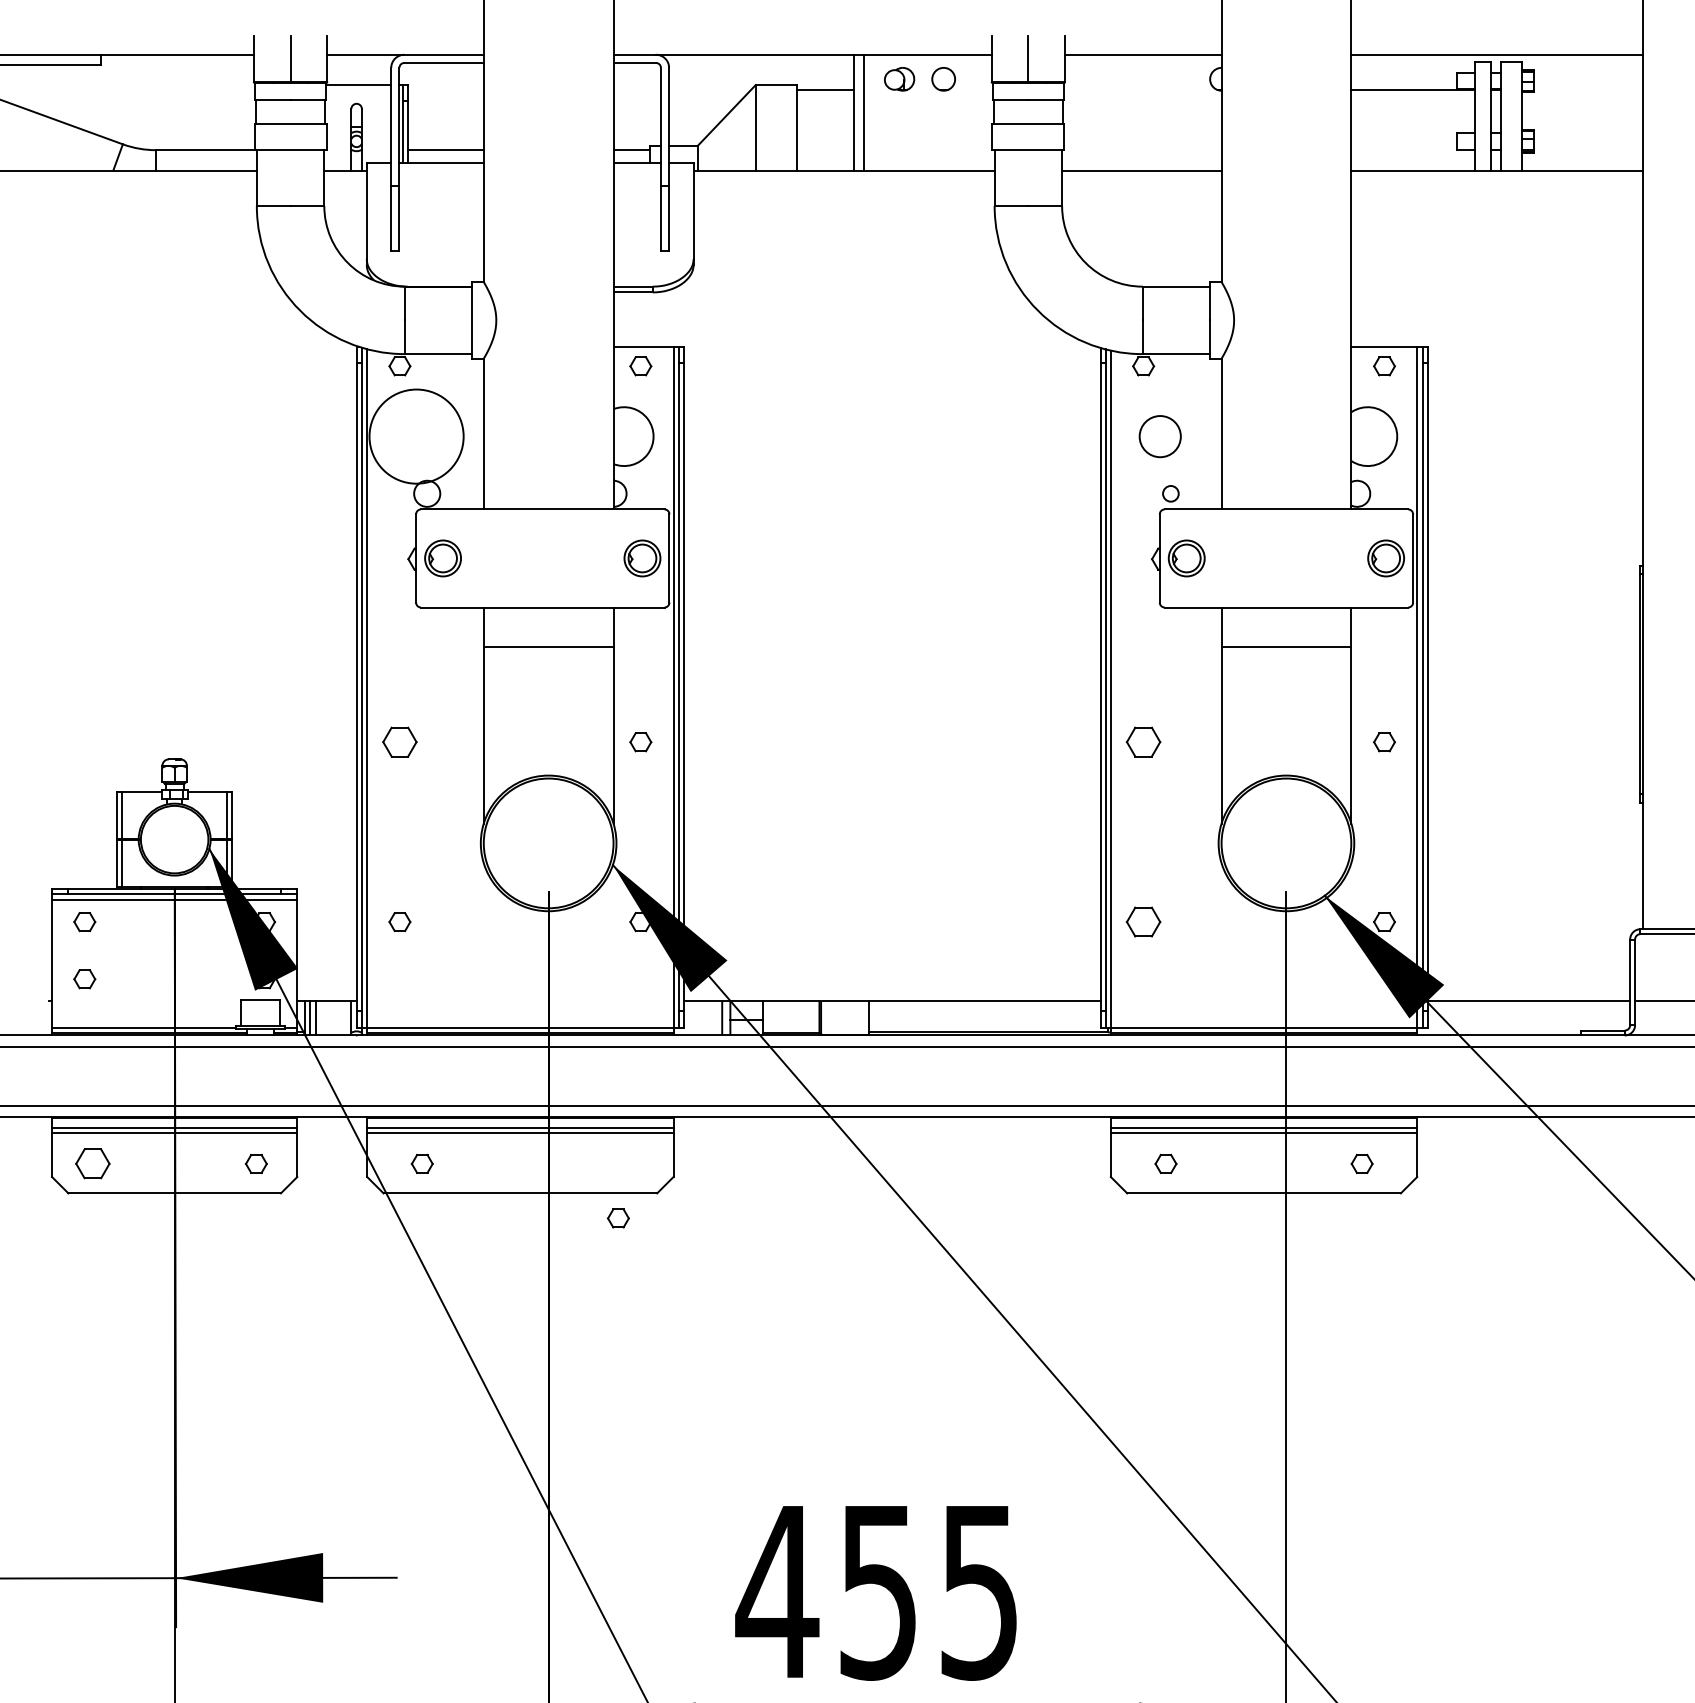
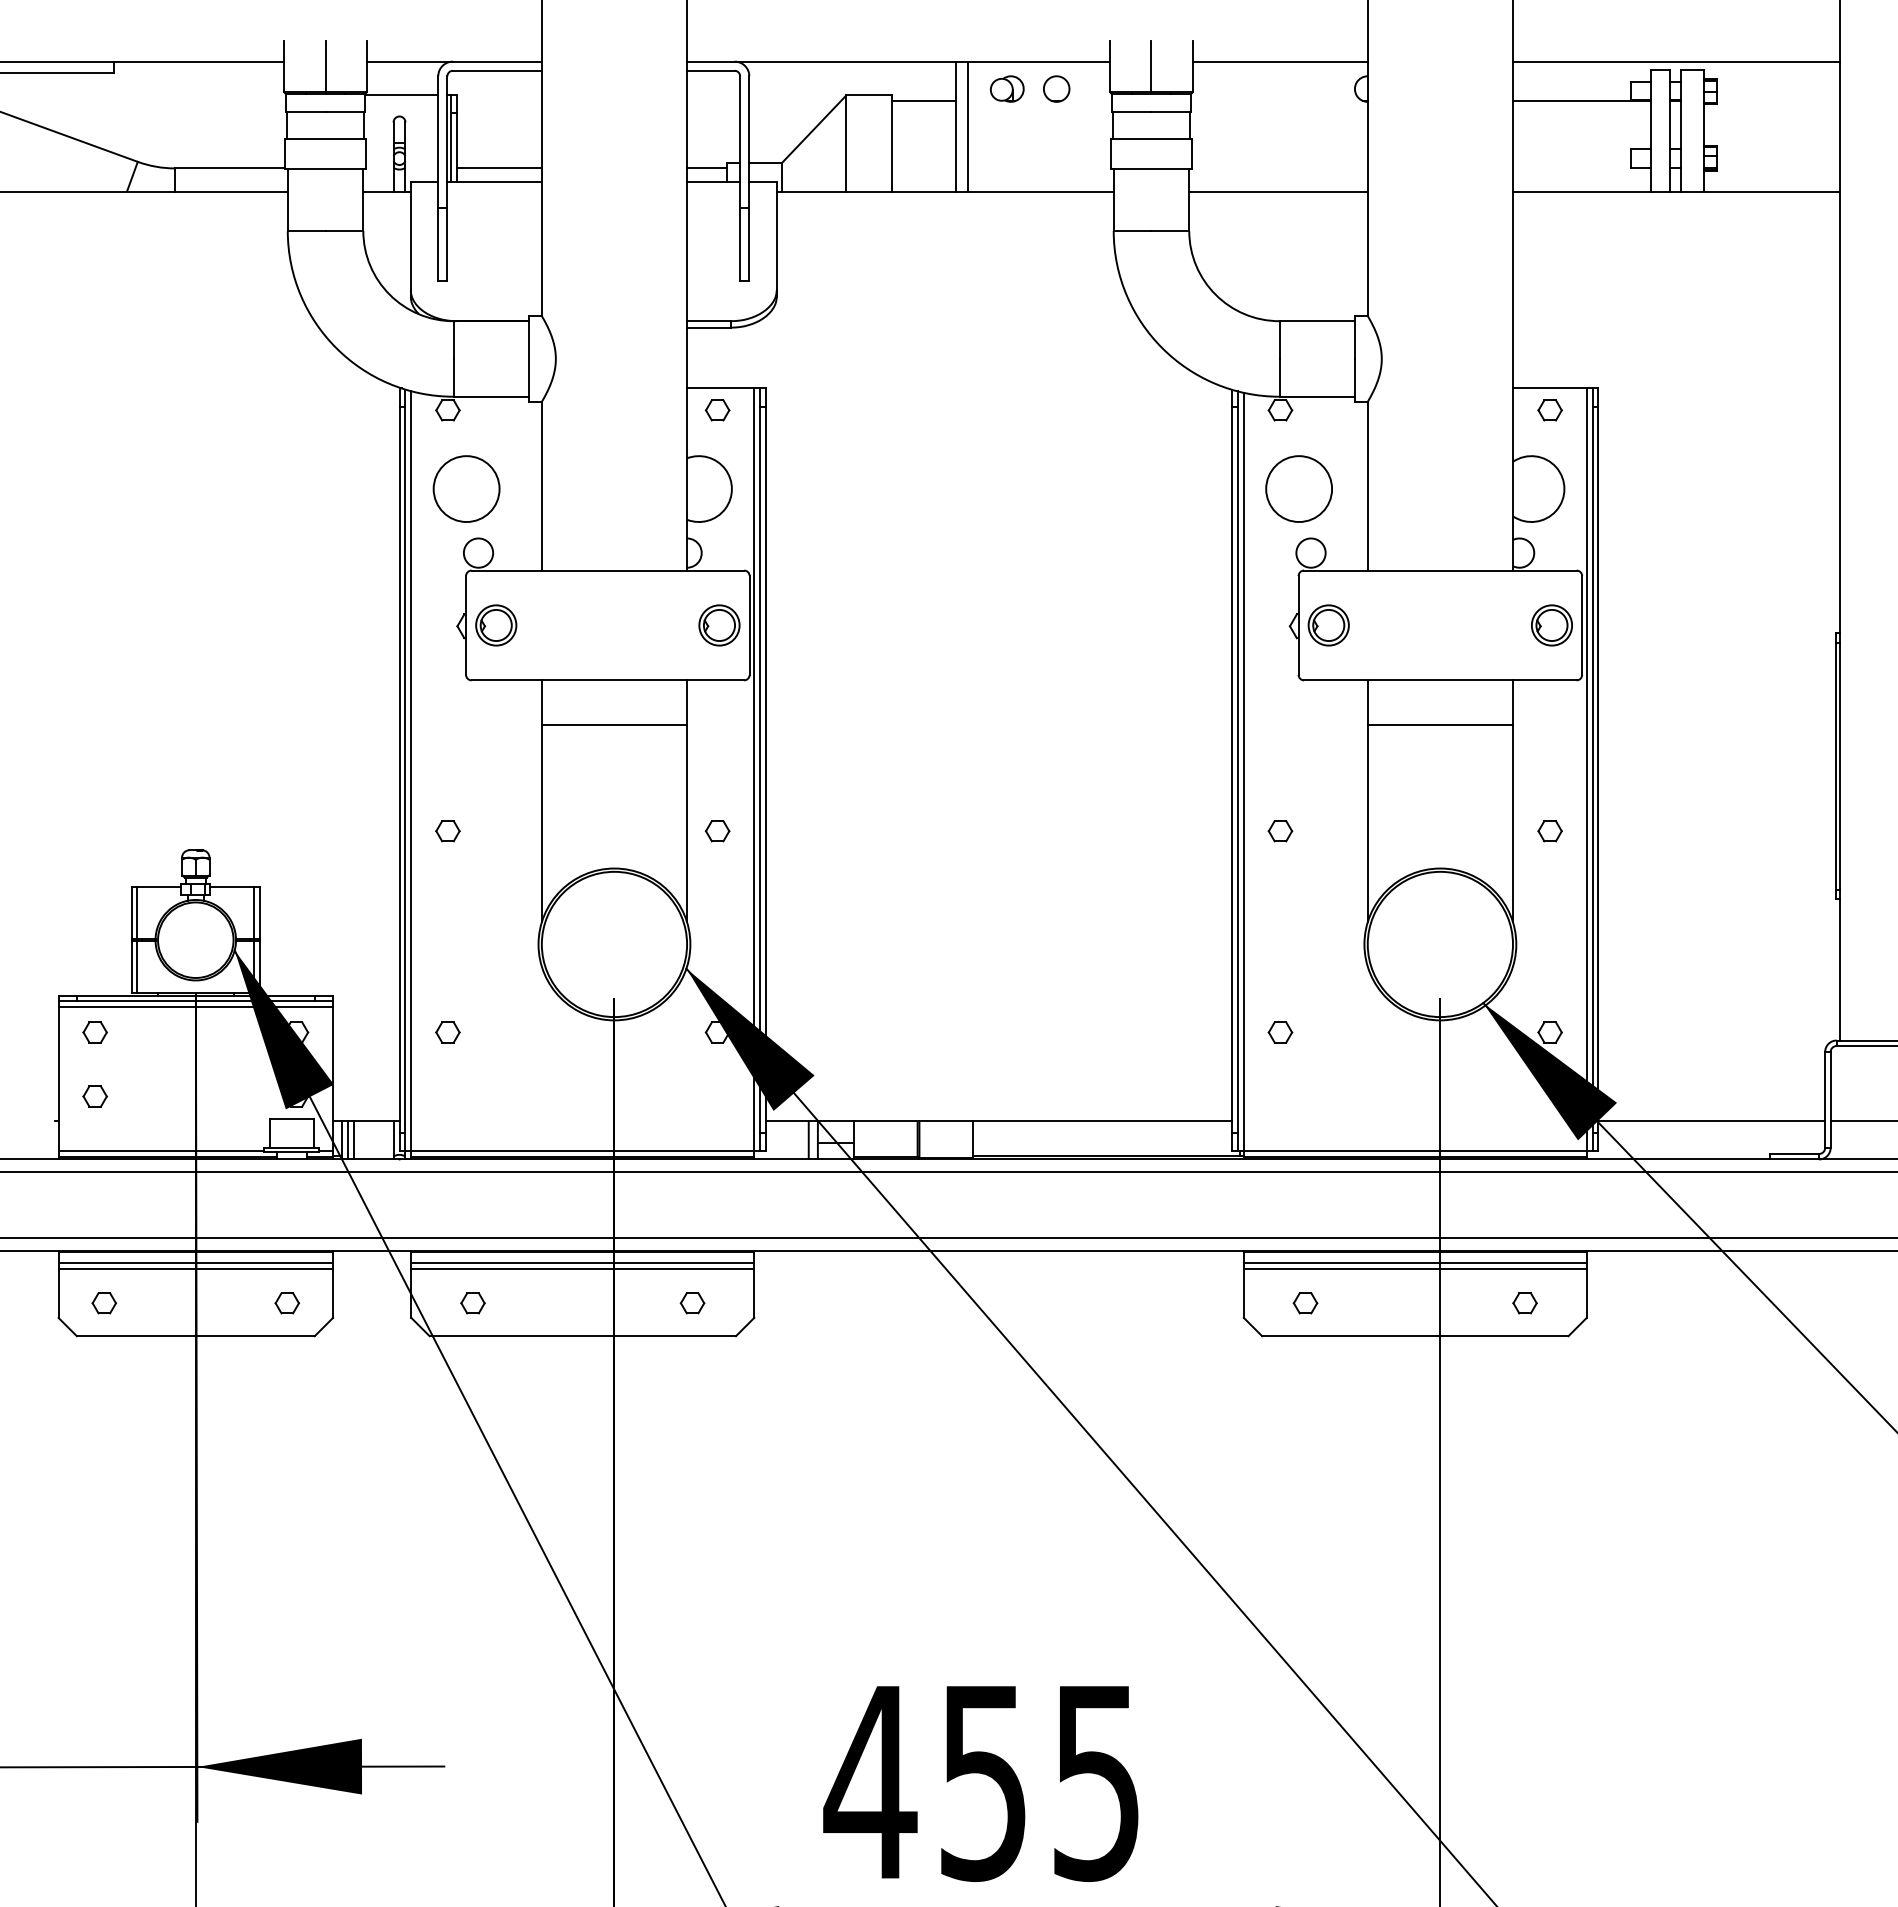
circle: (416, 437) -> (466, 489), size x0.62
circle: (1160, 437) -> (1299, 489), size x1.43
circle: (1170, 493) -> (1310, 552), size x1.67
part: (399, 742) -> (447, 831), size x0.62
part: (1143, 742) -> (1280, 831), size x0.62
part: (1143, 922) -> (1280, 1032), size x0.62
part: (93, 1164) -> (104, 1303), size x0.62
part: (618, 1218) -> (692, 1303), moved

